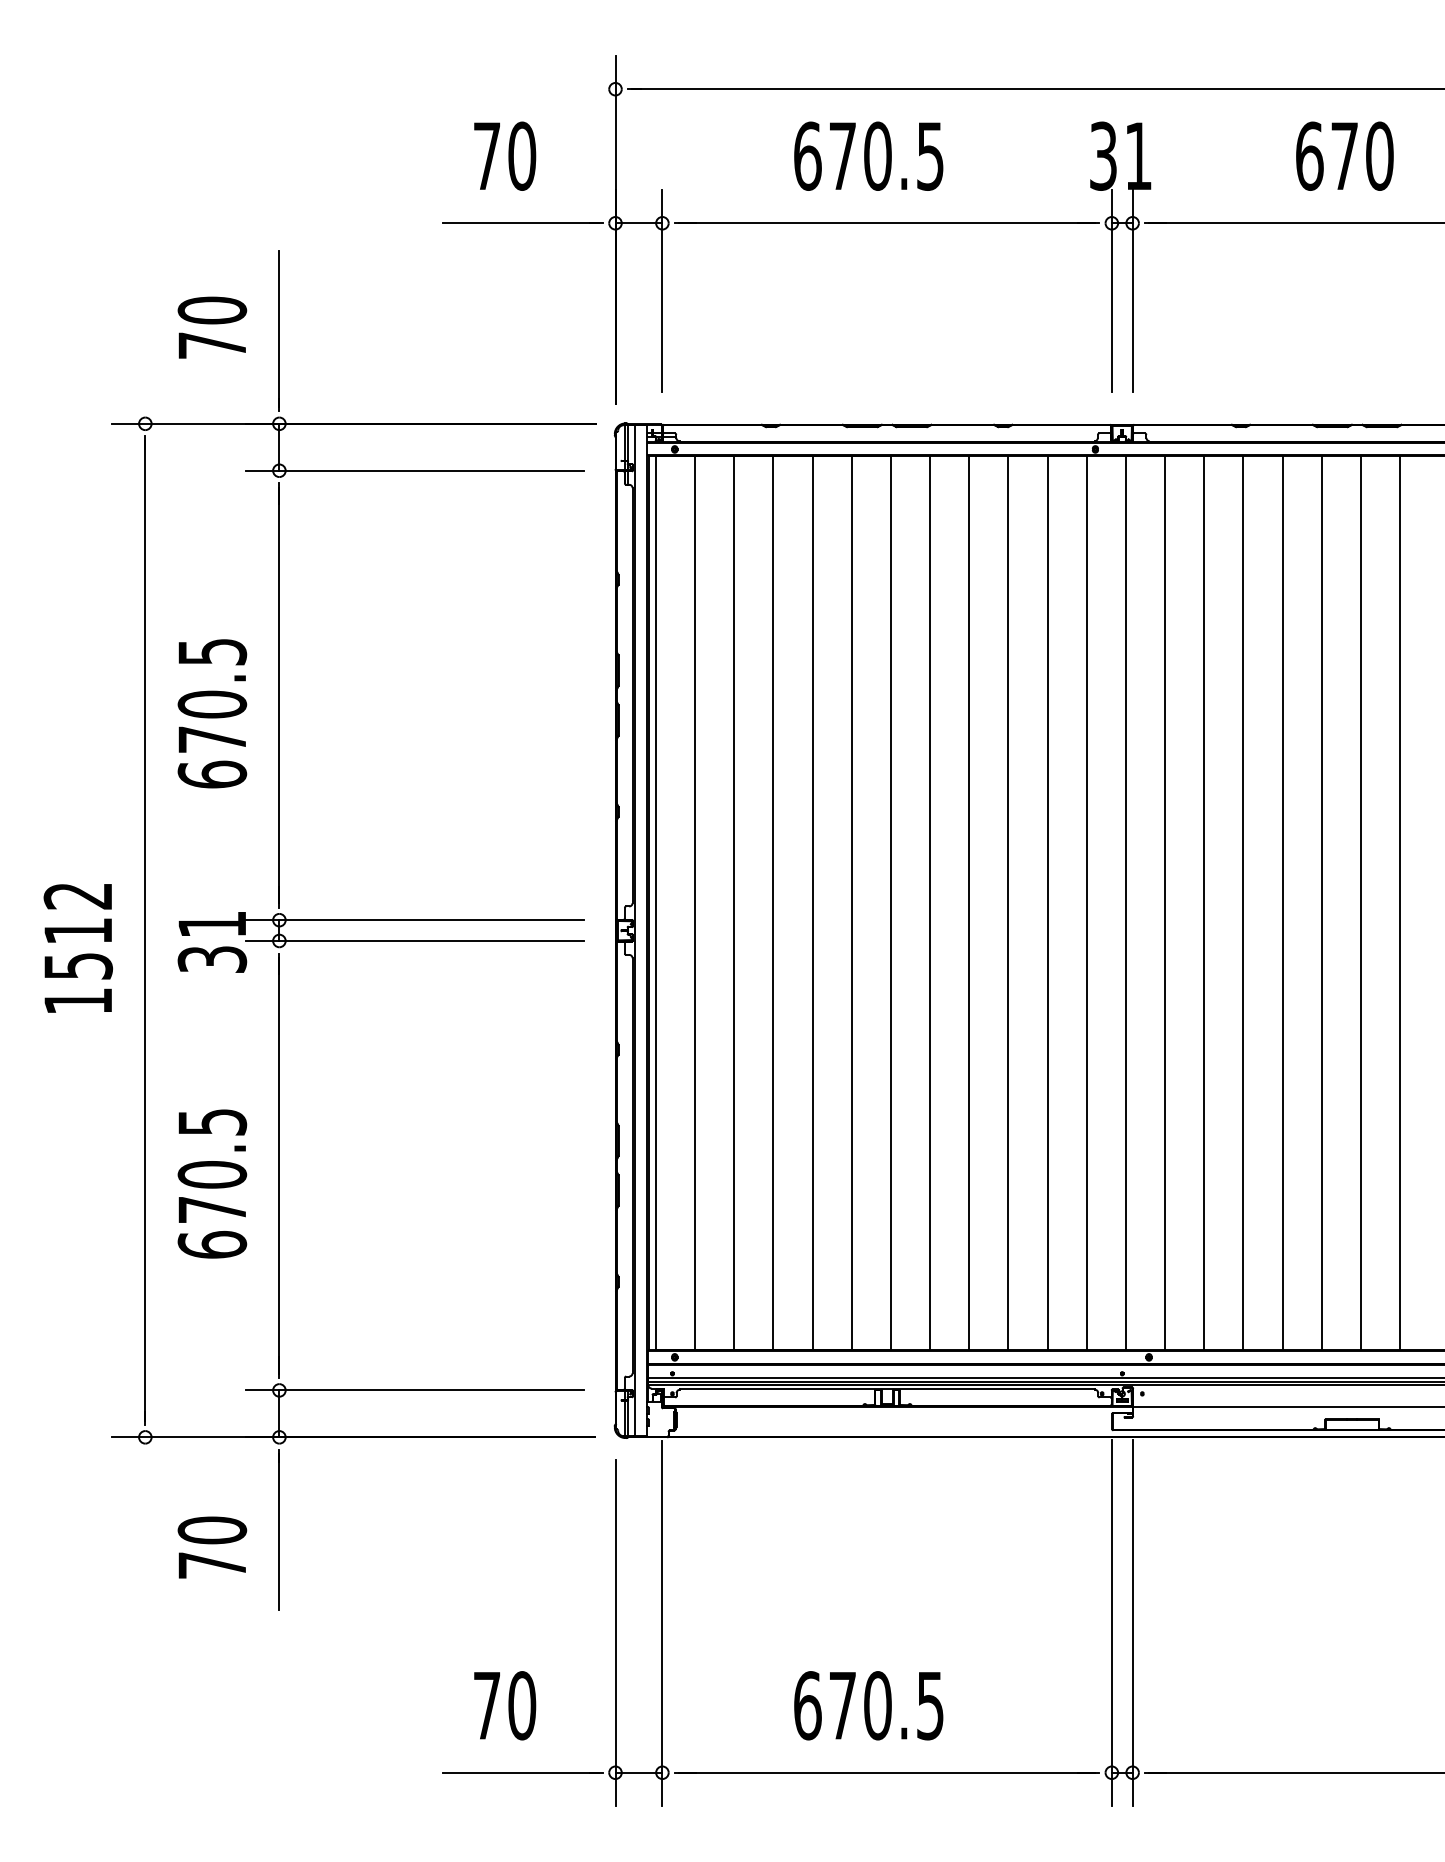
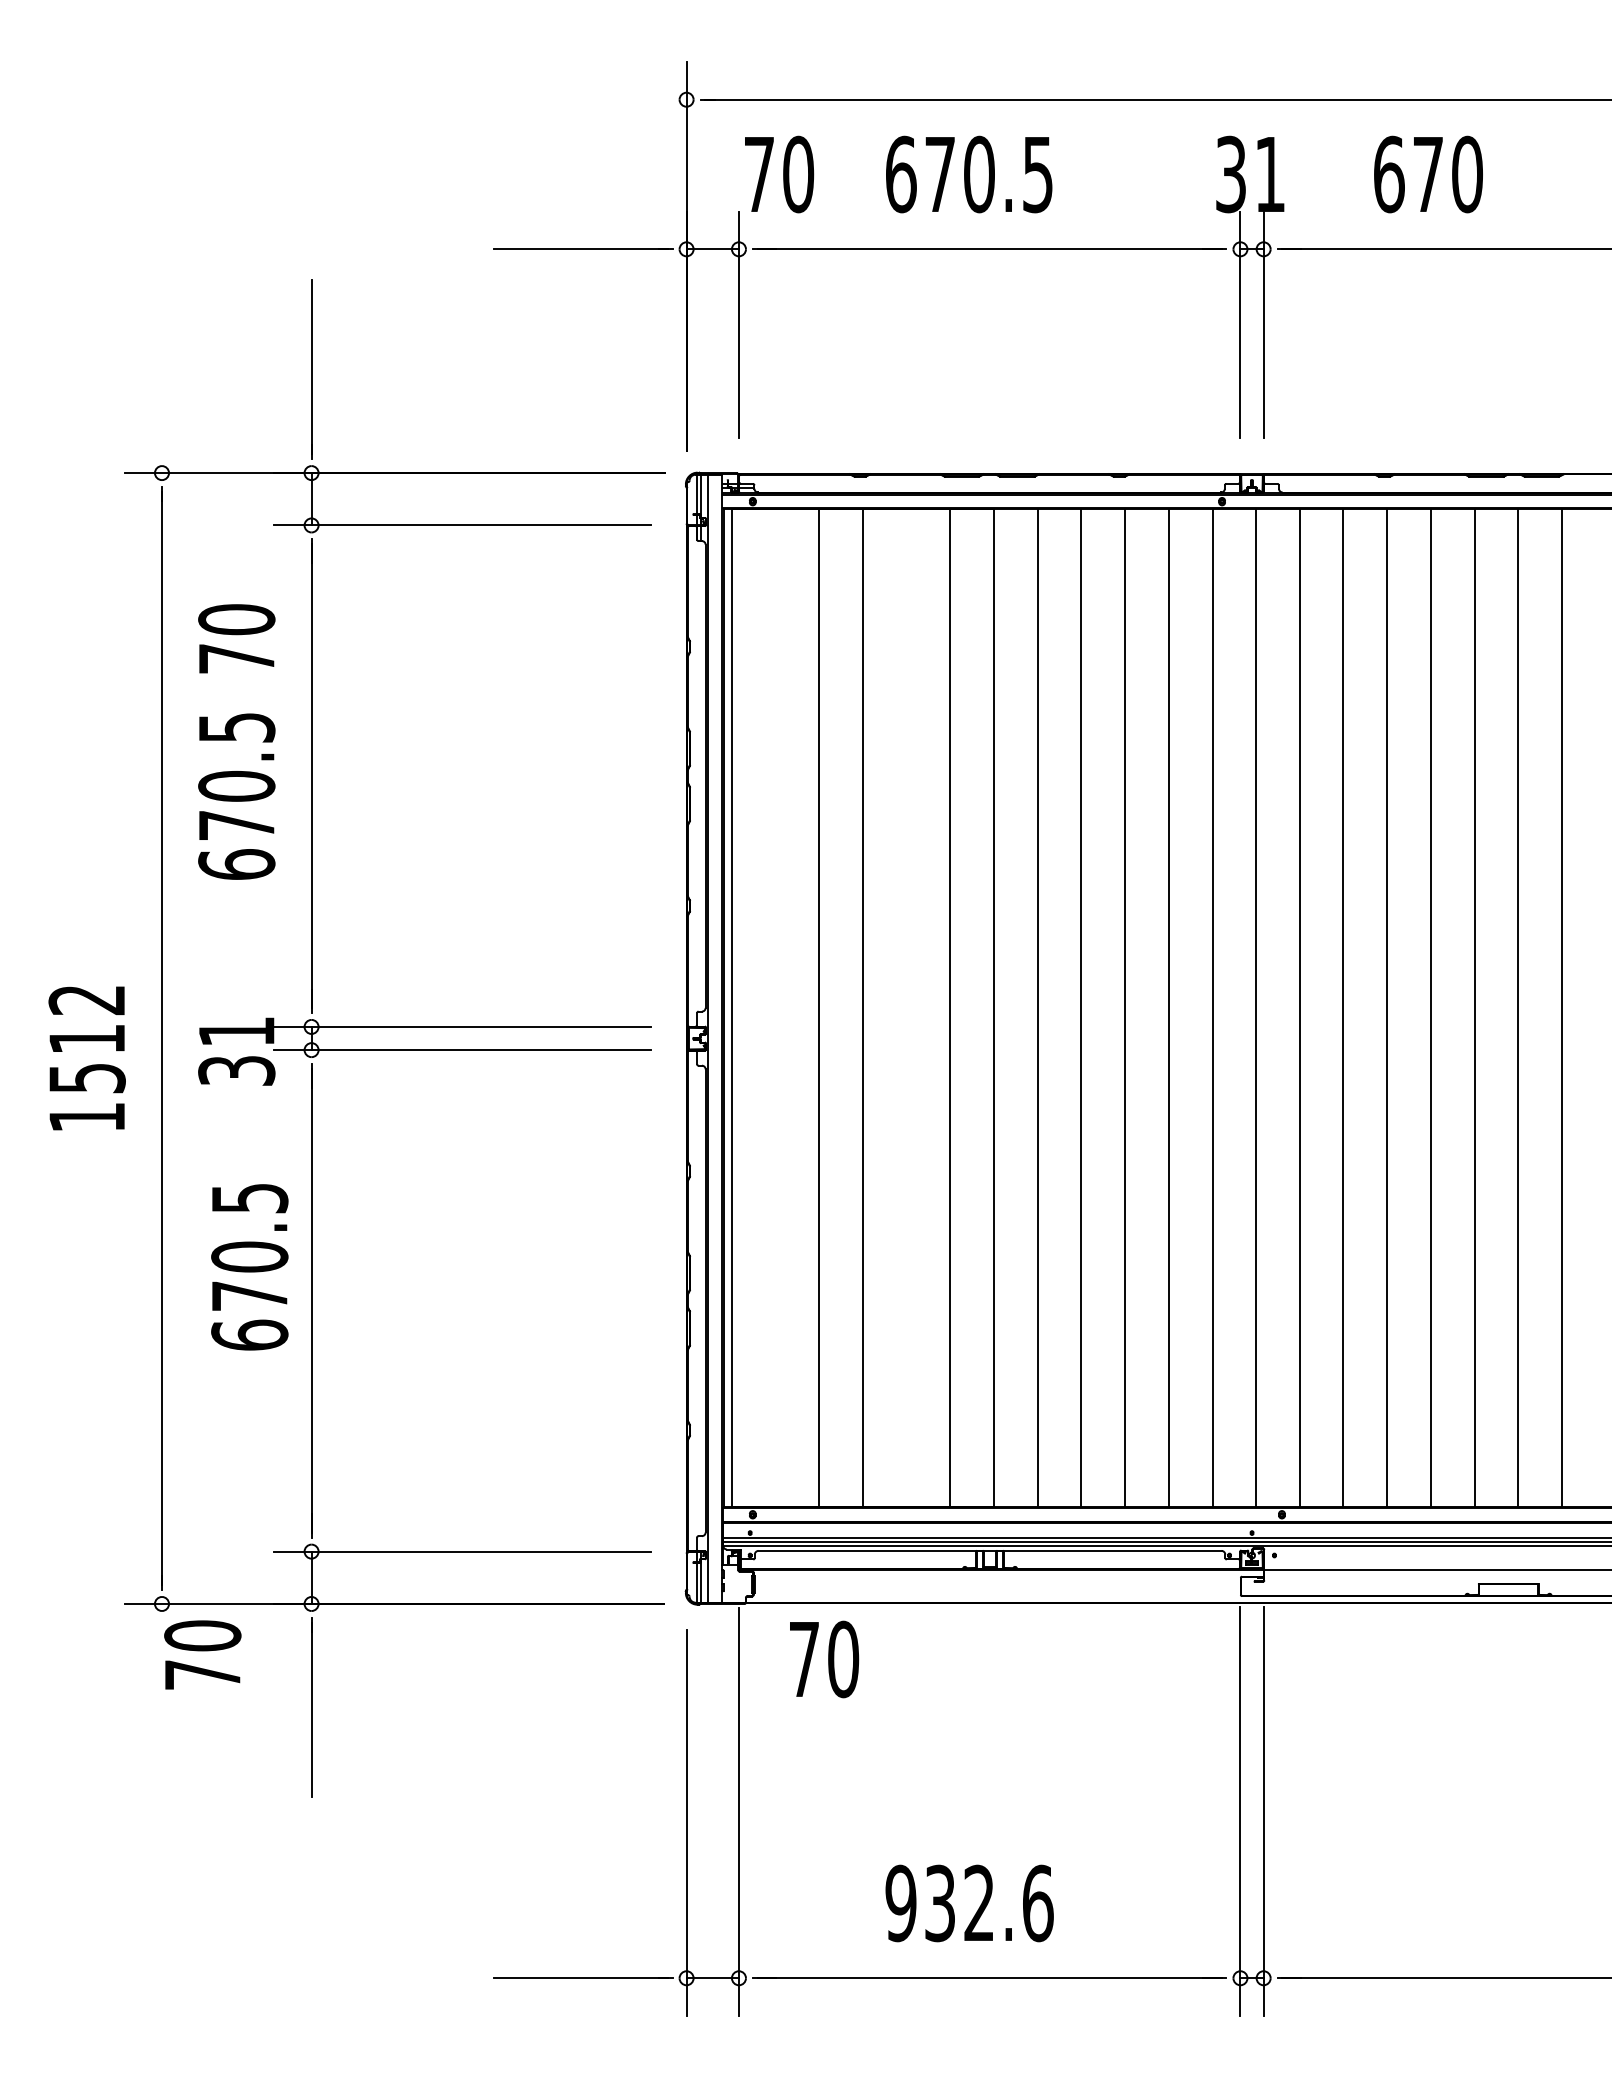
text: (505, 156) -> (779, 174), moved
text: (1344, 156) -> (1428, 174), moved
text: (212, 327) -> (236, 638), moved
line: (695, 903) -> (775, 1008), removed
line: (812, 903) -> (906, 1008), removed
text: (212, 1184) -> (249, 1267), moved
text: (212, 1547) -> (202, 1654), moved
text: (505, 1705) -> (824, 1659), moved
text: (869, 1705) -> (969, 1903), 670.5 -> 932.6

